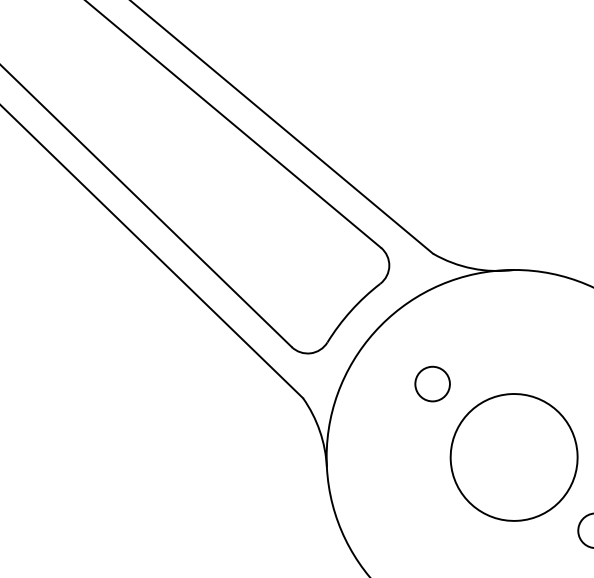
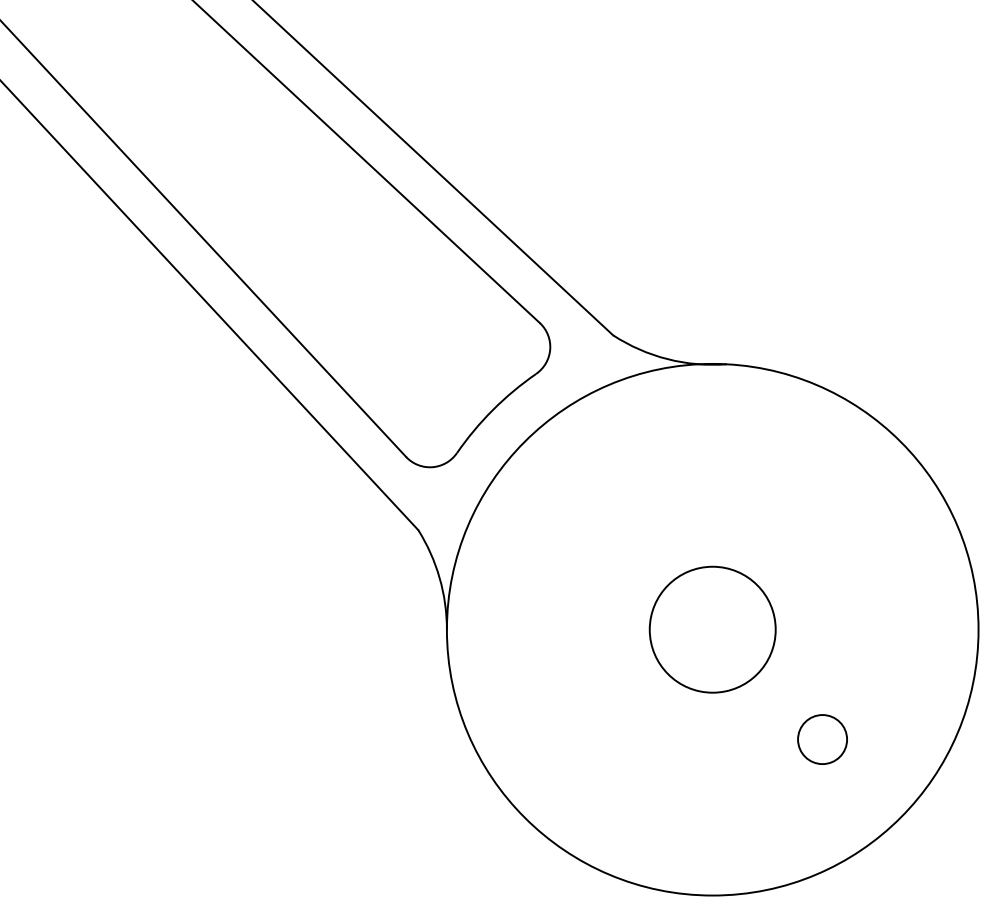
circle: (432, 383) -> (602, 519), removed
circle: (513, 457) -> (712, 629), size x0.7

